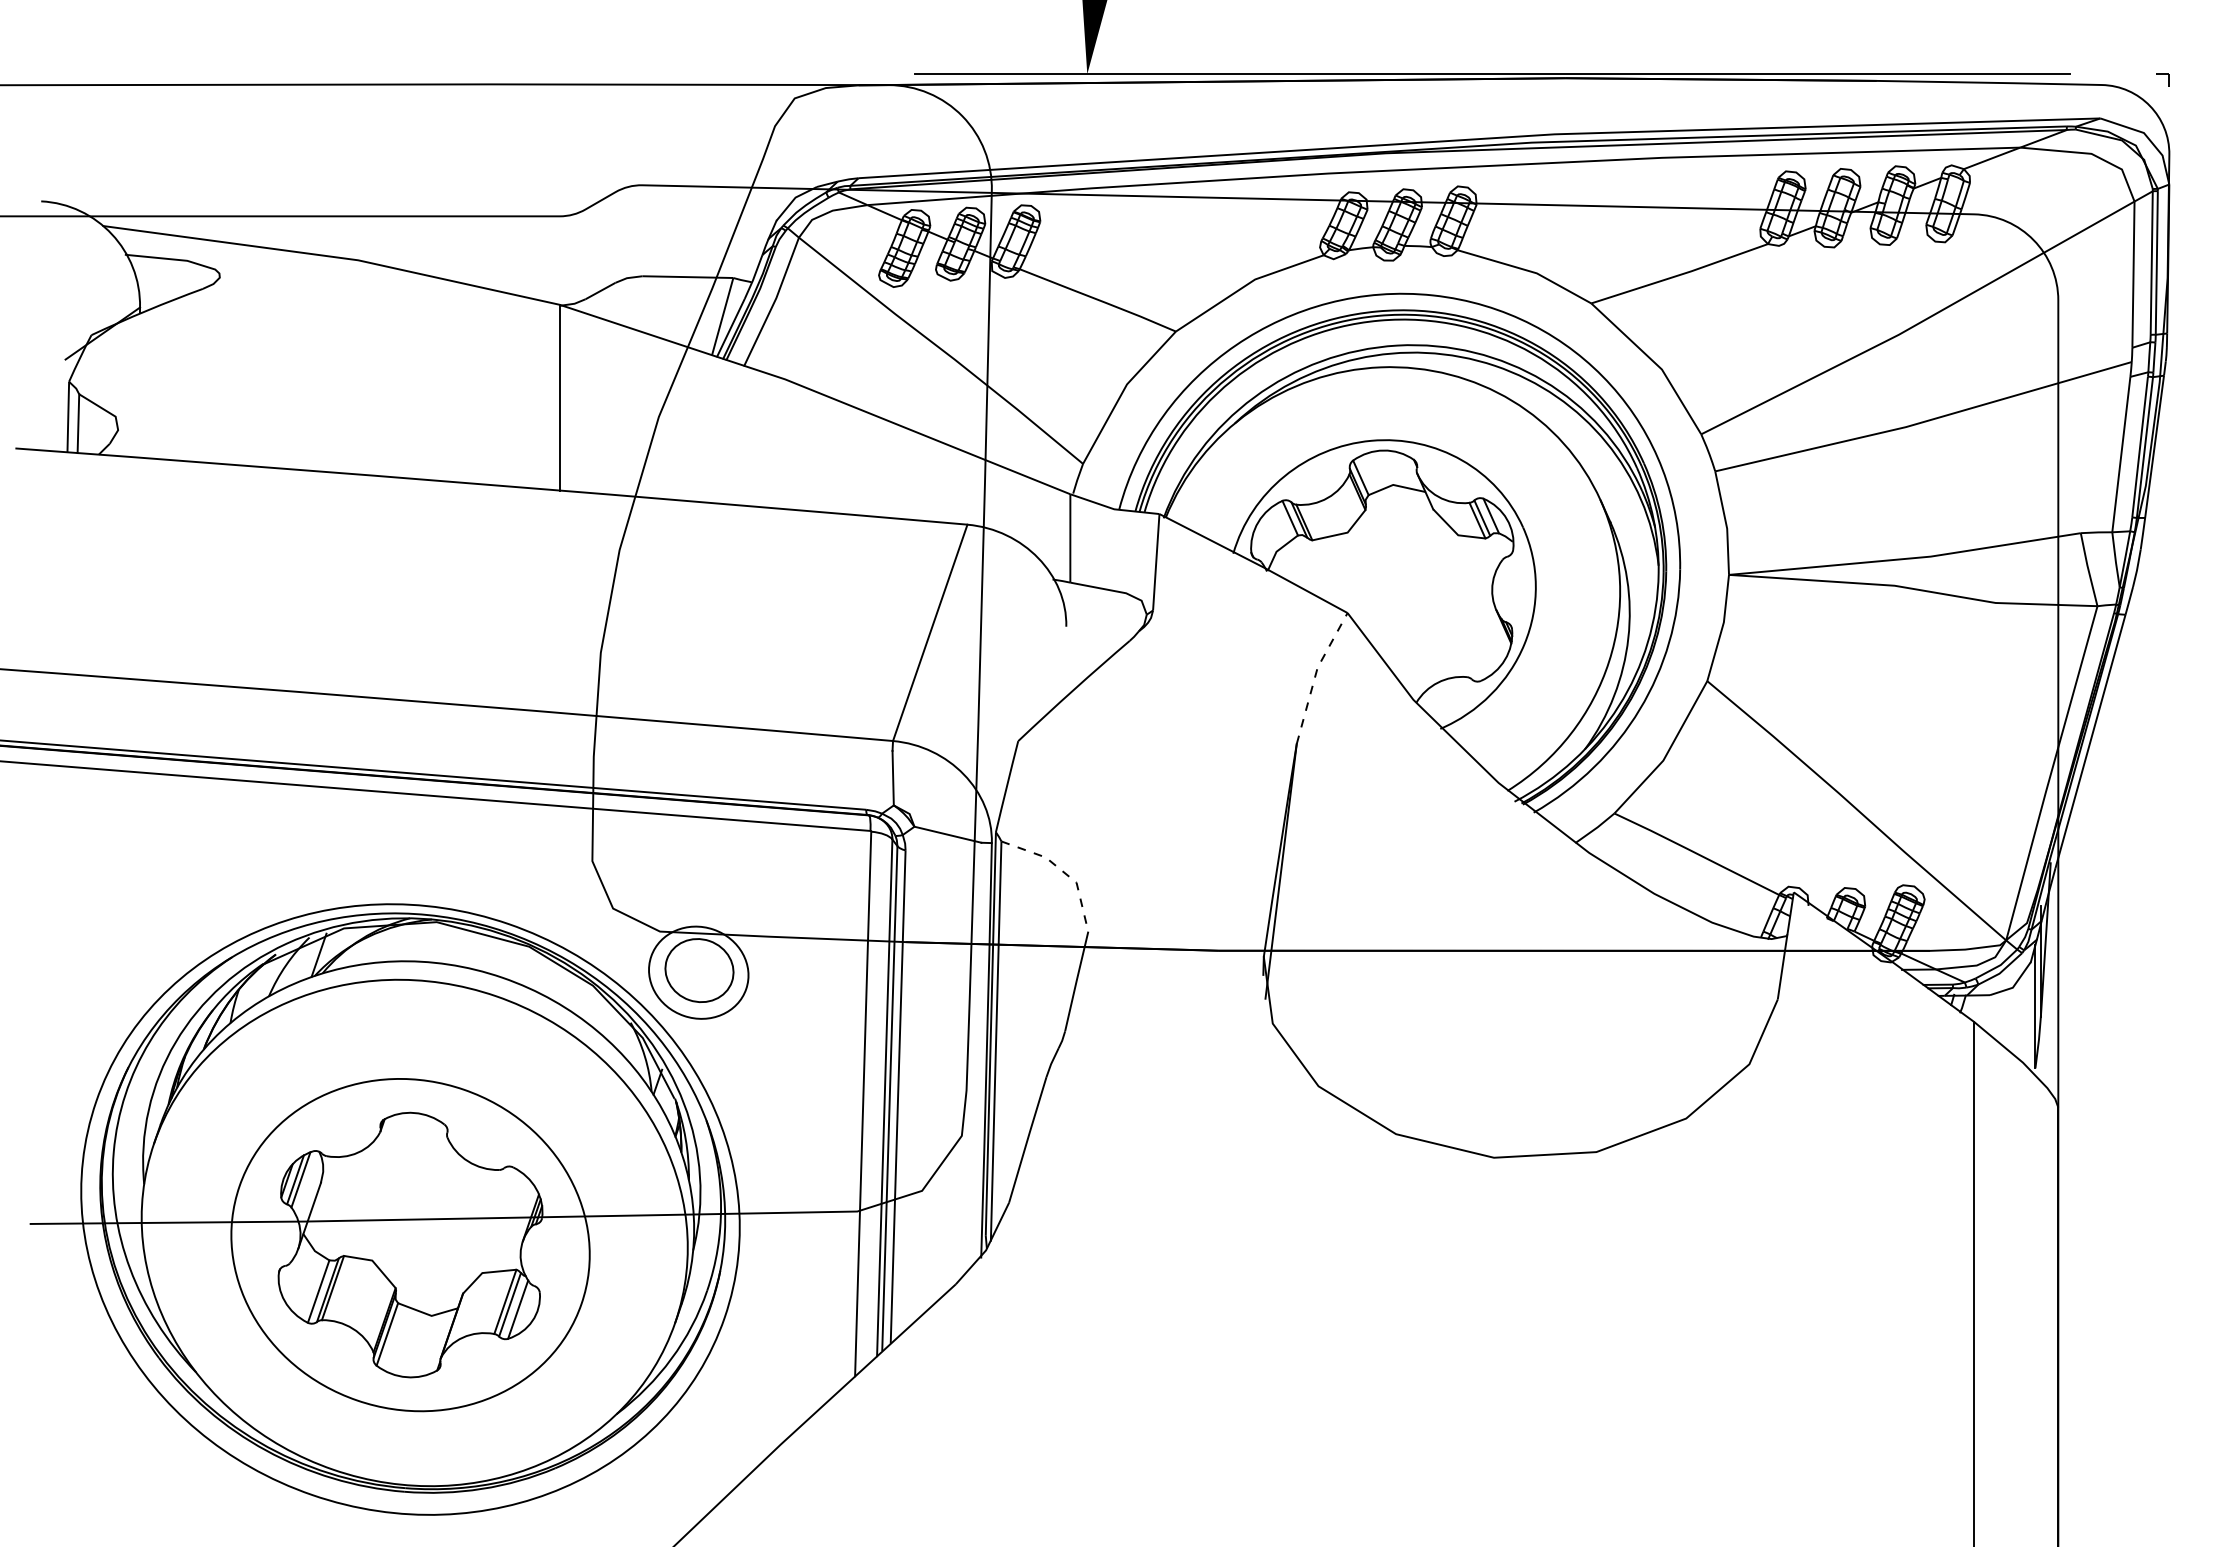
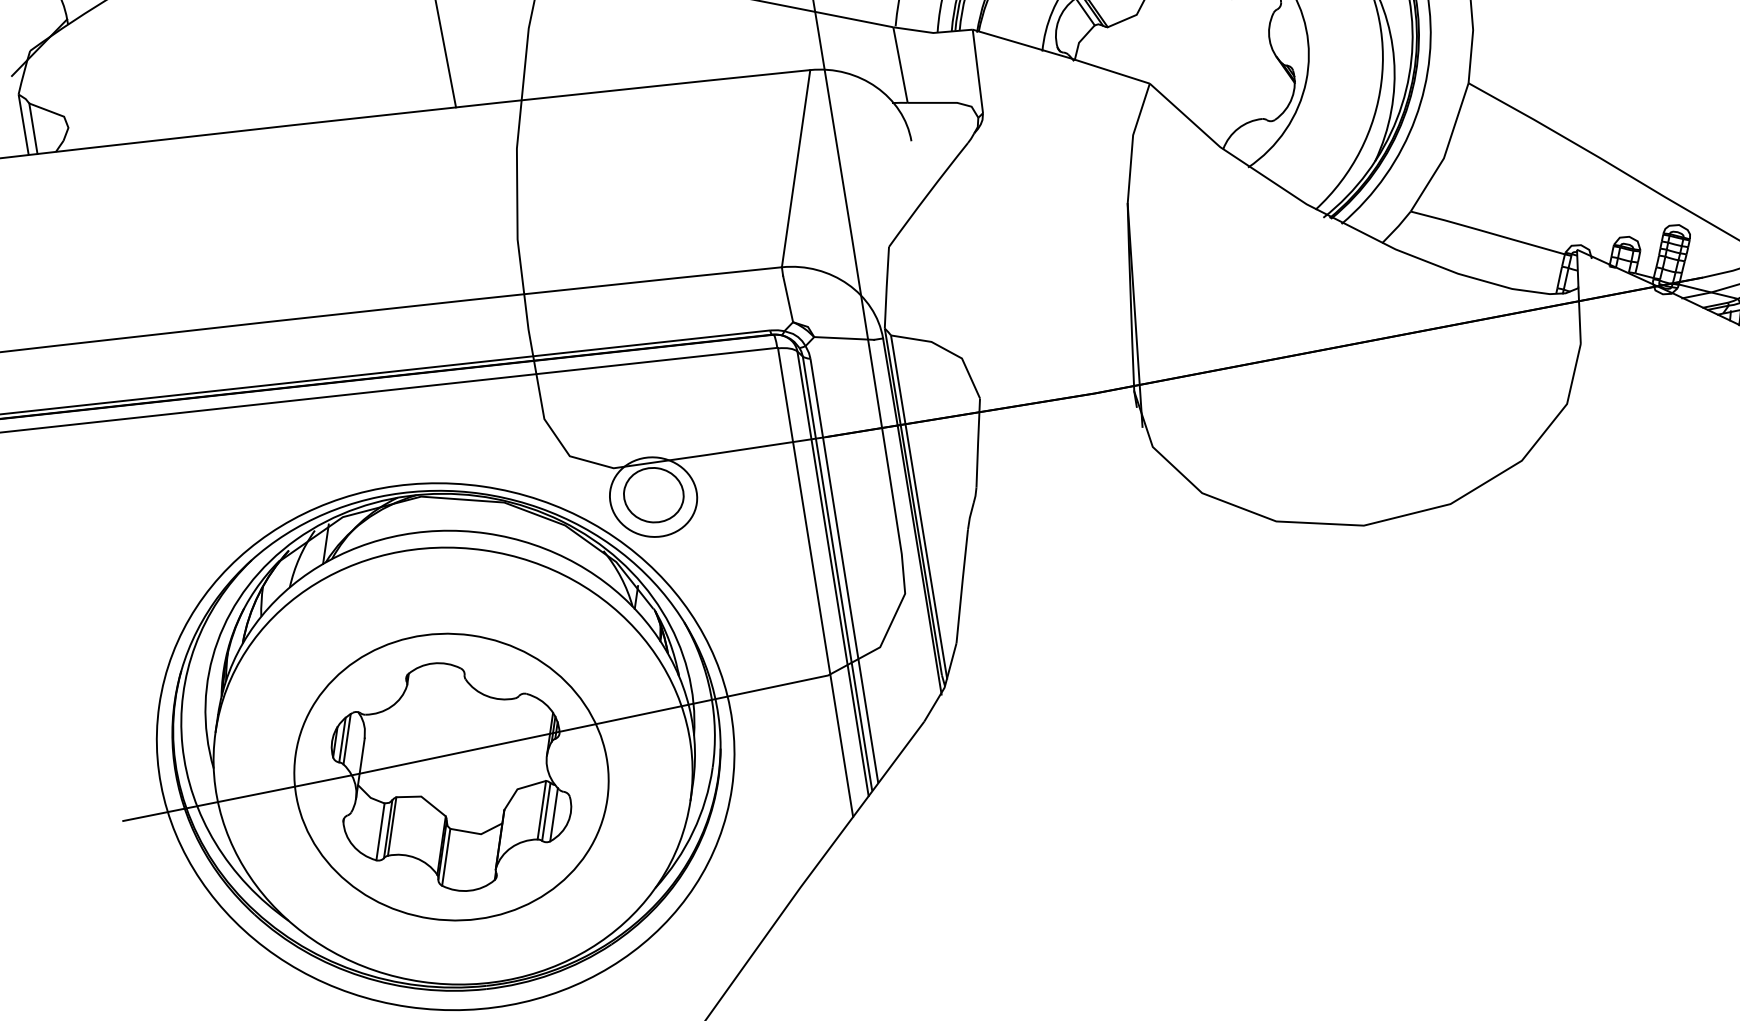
line: (1315, 675) -> (1132, 142), dashed -> solid
line: (1062, 871) -> (948, 351), dashed -> solid

